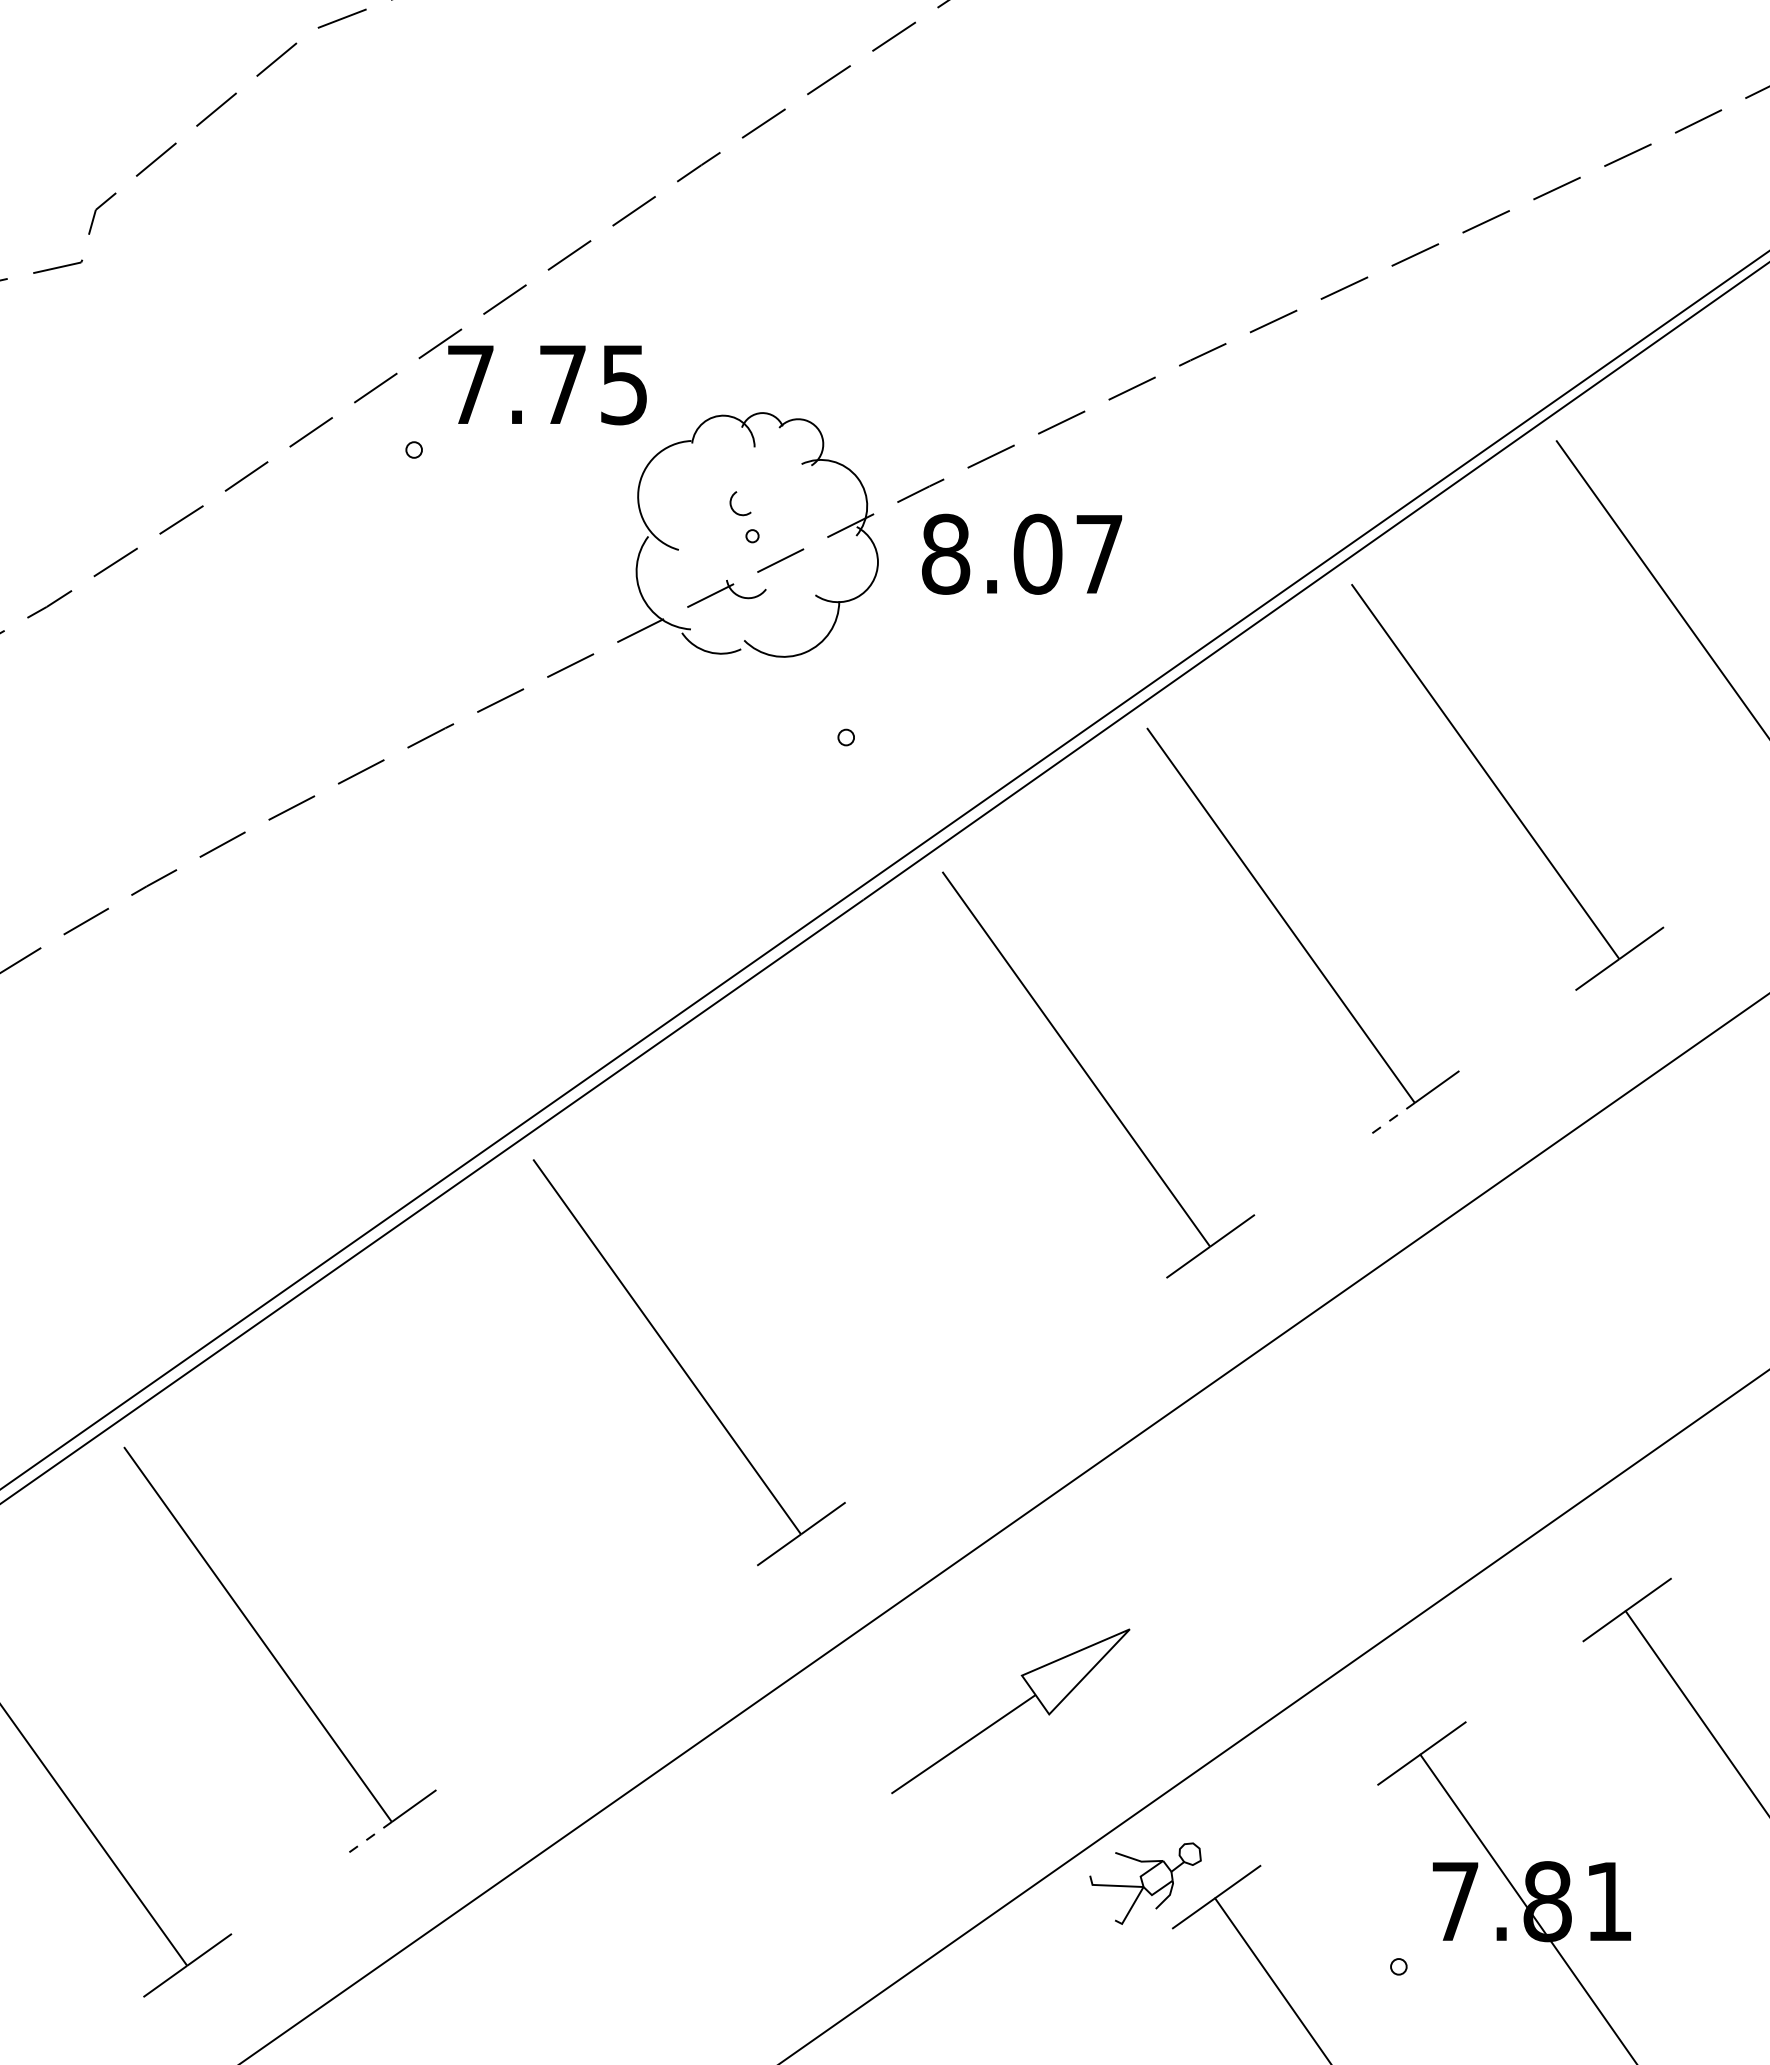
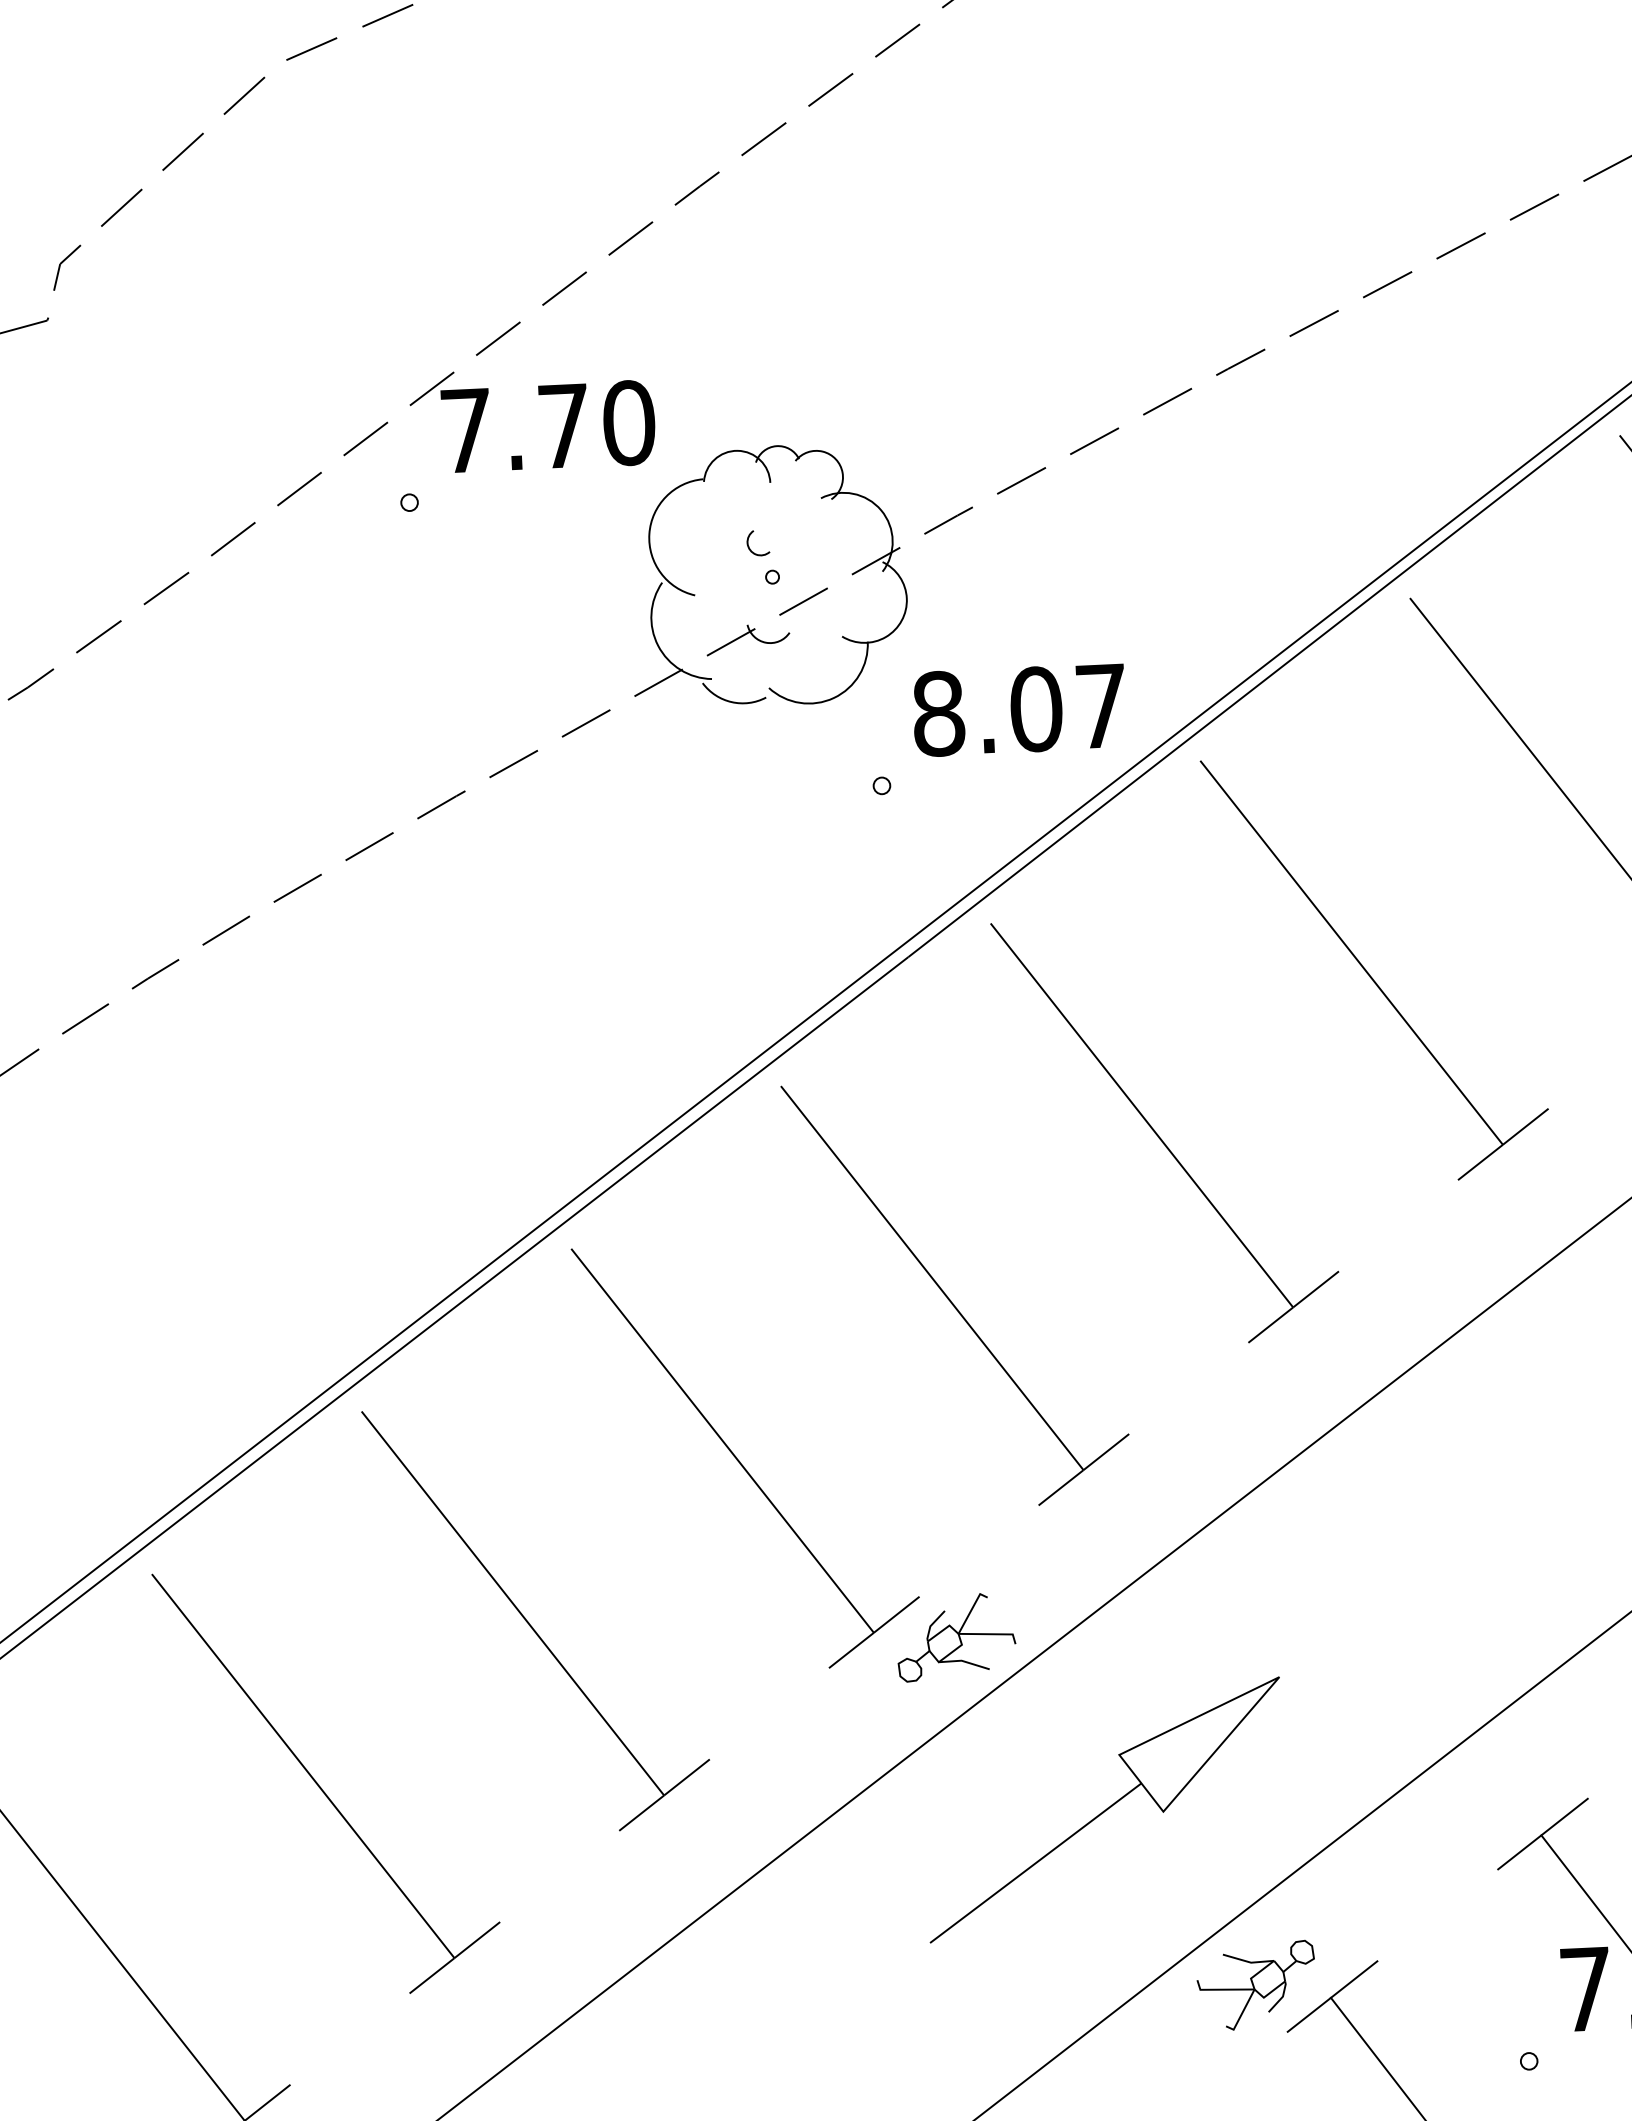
text: (624, 384) -> (629, 422), 7.75 -> 7.70
text: (1022, 553) -> (1019, 709), moved
line: (1392, 1118) -> (1480, 1162), dashed -> solid
part: (887, 1223) -> (949, 1298), added
part: (477, 1509) -> (529, 1622), added
part: (878, 1541) -> (956, 1636), added
part: (1010, 1711) -> (1104, 1810), size x1.43
line: (369, 1837) -> (431, 1975), dashed -> solid

